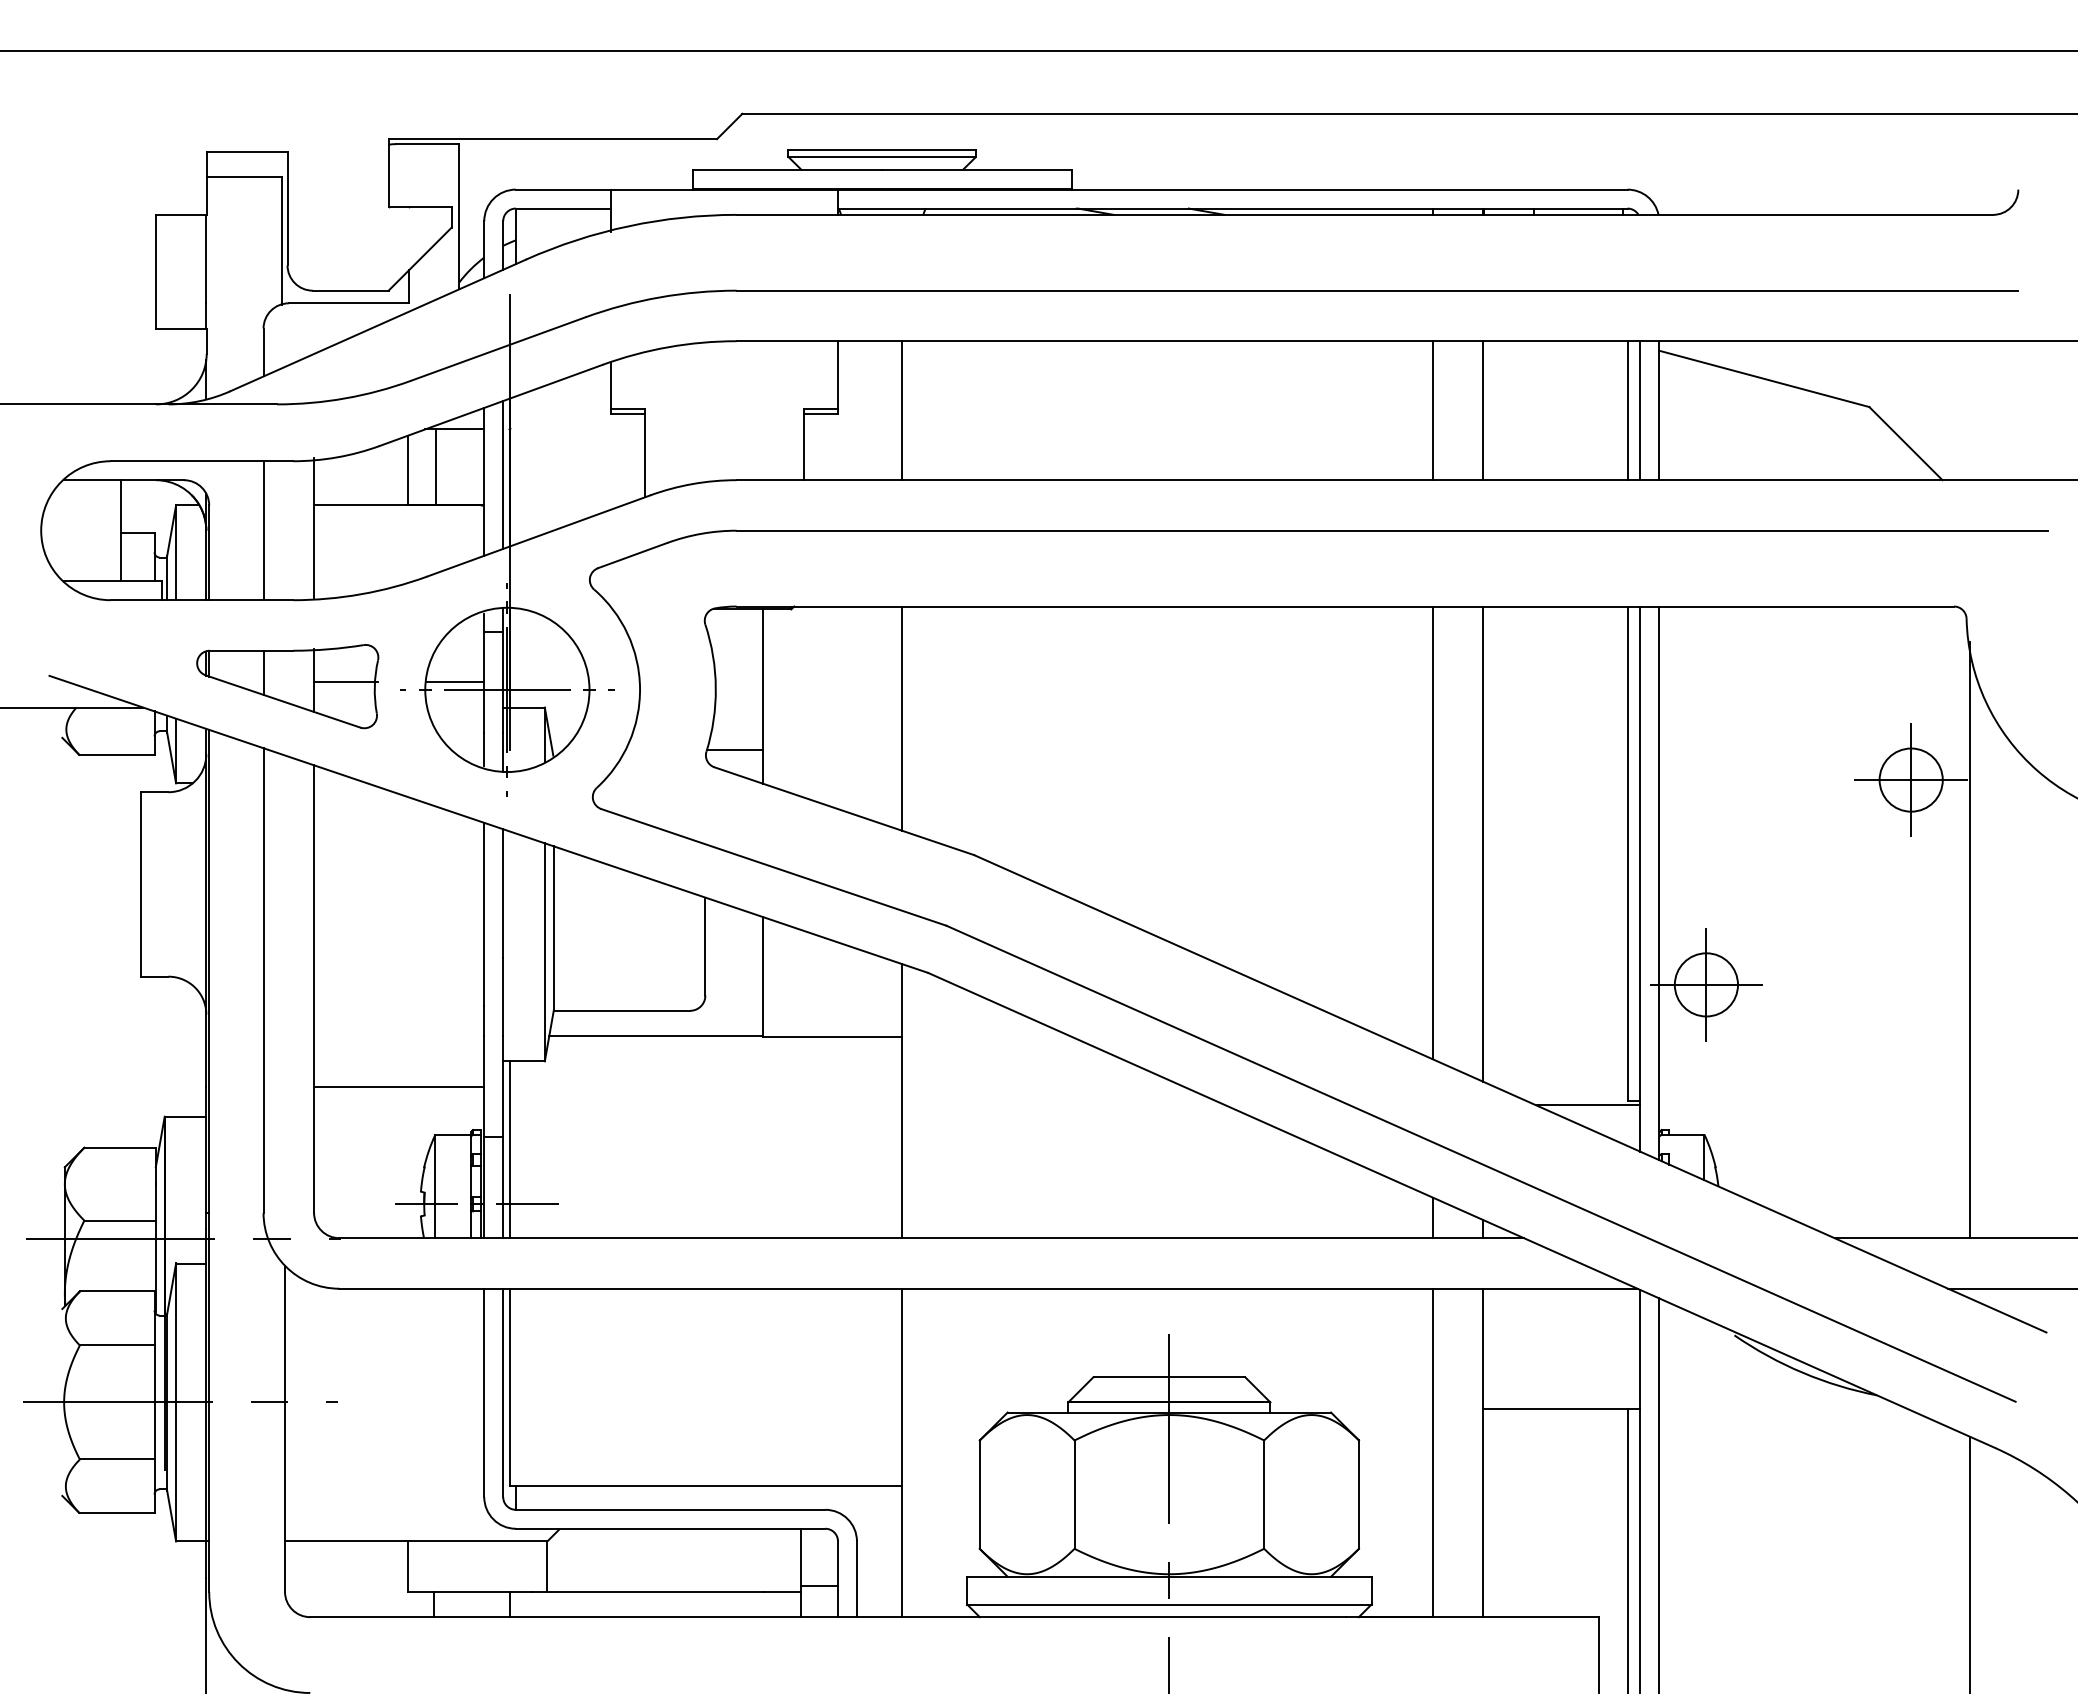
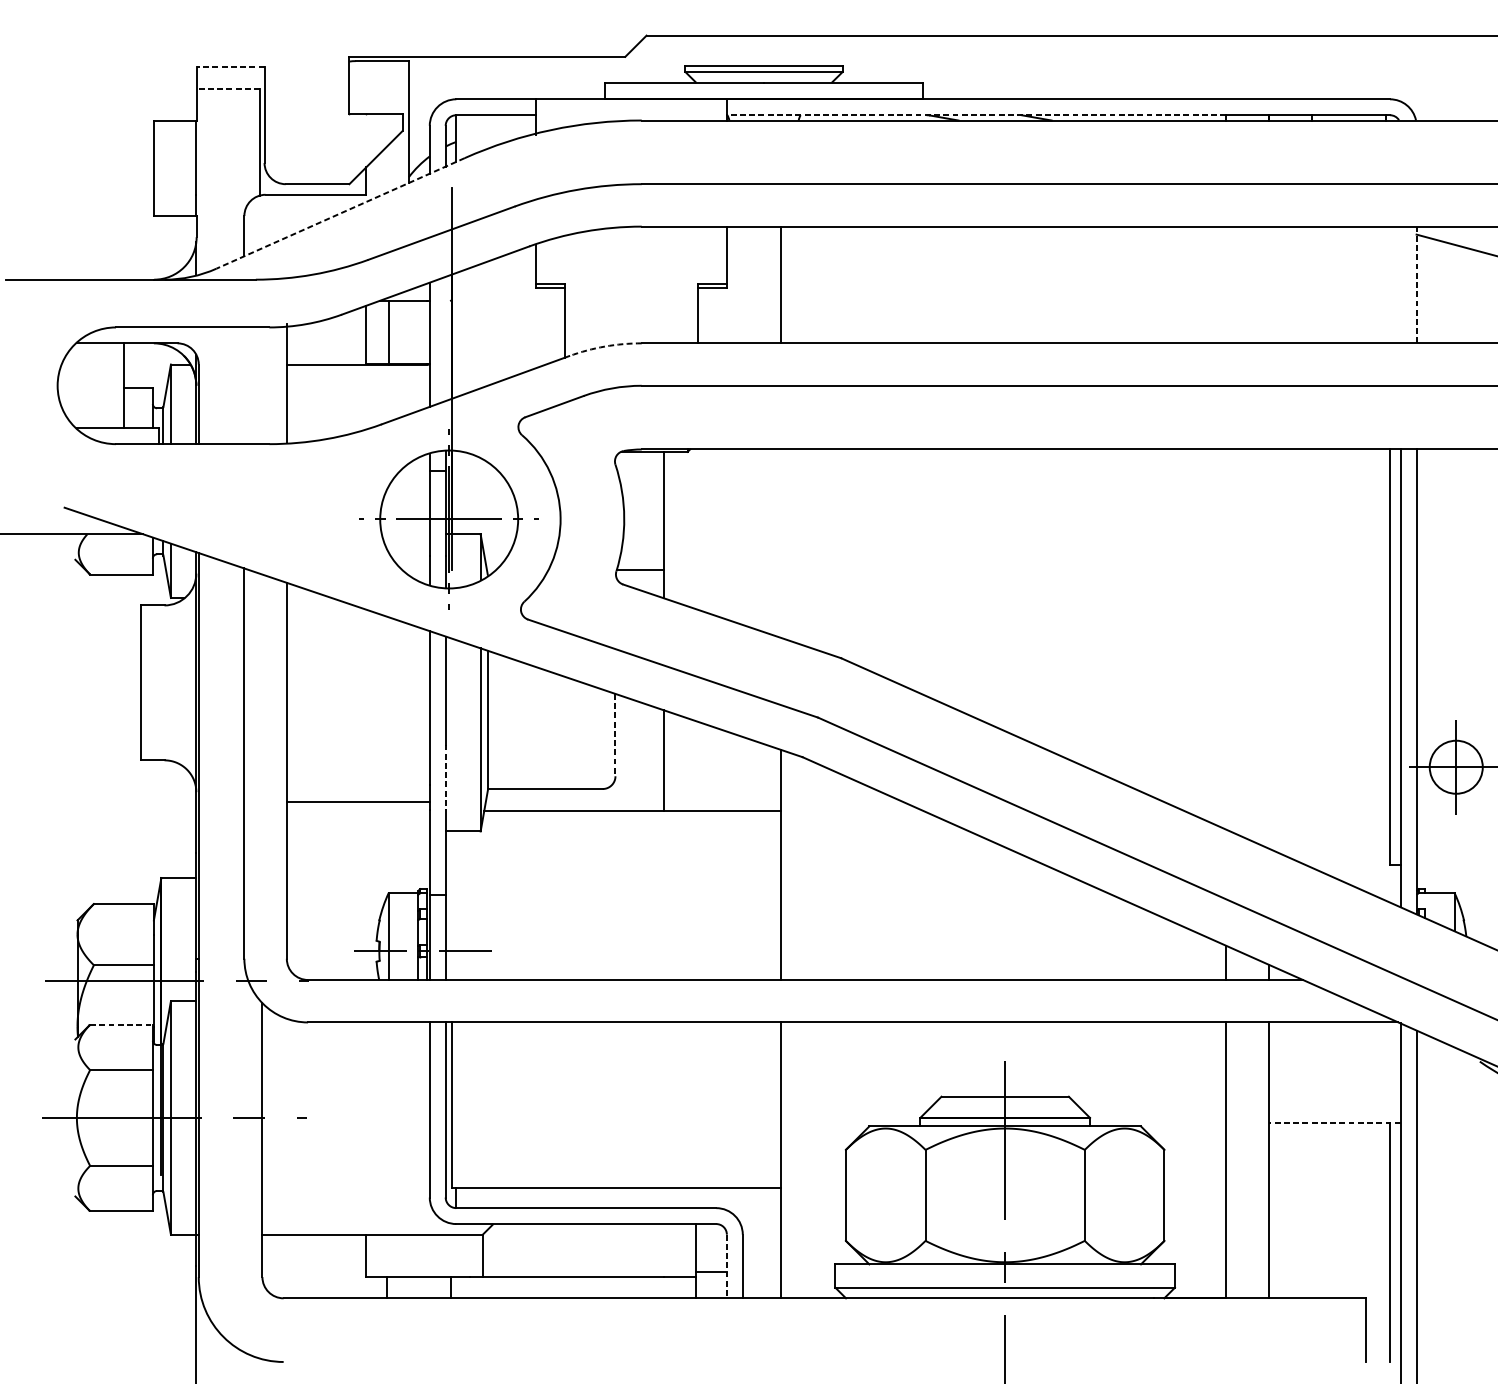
line: (246, 151) -> (230, 67), solid -> dashed
line: (244, 176) -> (228, 88), solid -> dashed
line: (1134, 208) -> (975, 115), solid -> dashed
line: (378, 325) -> (340, 213), solid -> dashed
line: (1432, 410) -> (1226, 284), removed
line: (1483, 410) -> (1269, 284), removed
line: (1627, 410) -> (1389, 284), removed
line: (1640, 410) -> (1400, 284), removed
line: (1659, 410) -> (1416, 284), solid -> dashed
line: (503, 474) -> (445, 338), removed
arc: (692, 484) -> (604, 346), solid -> dashed
line: (263, 530) -> (244, 385), removed
line: (455, 682) -> (405, 513), removed
part: (287, 686) -> (264, 516), removed
line: (902, 718) -> (781, 543), removed
line: (1432, 832) -> (1226, 639), removed
line: (1483, 843) -> (1269, 648), removed
line: (705, 947) -> (615, 735), solid -> dashed
line: (503, 997) -> (445, 777), solid -> dashed
line: (399, 1086) -> (358, 802), moved
line: (1588, 1105) -> (1357, 868), removed
line: (510, 1149) -> (451, 905), removed
line: (117, 1291) -> (121, 1024), solid -> dashed
line: (1561, 1408) -> (1334, 1123), solid -> dashed
line: (838, 1579) -> (727, 1266), solid -> dashed

